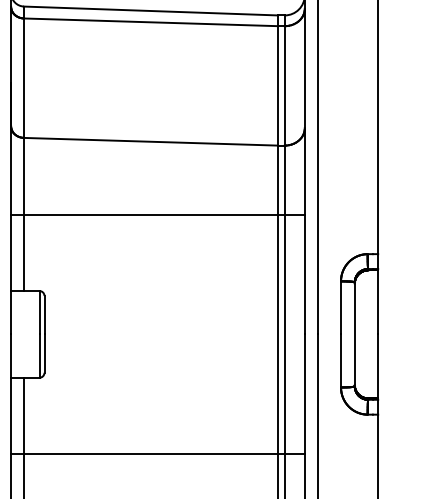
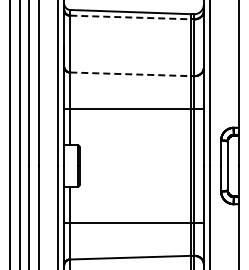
line: (152, 22) -> (131, 17), solid -> dashed
line: (152, 142) -> (131, 74), solid -> dashed

